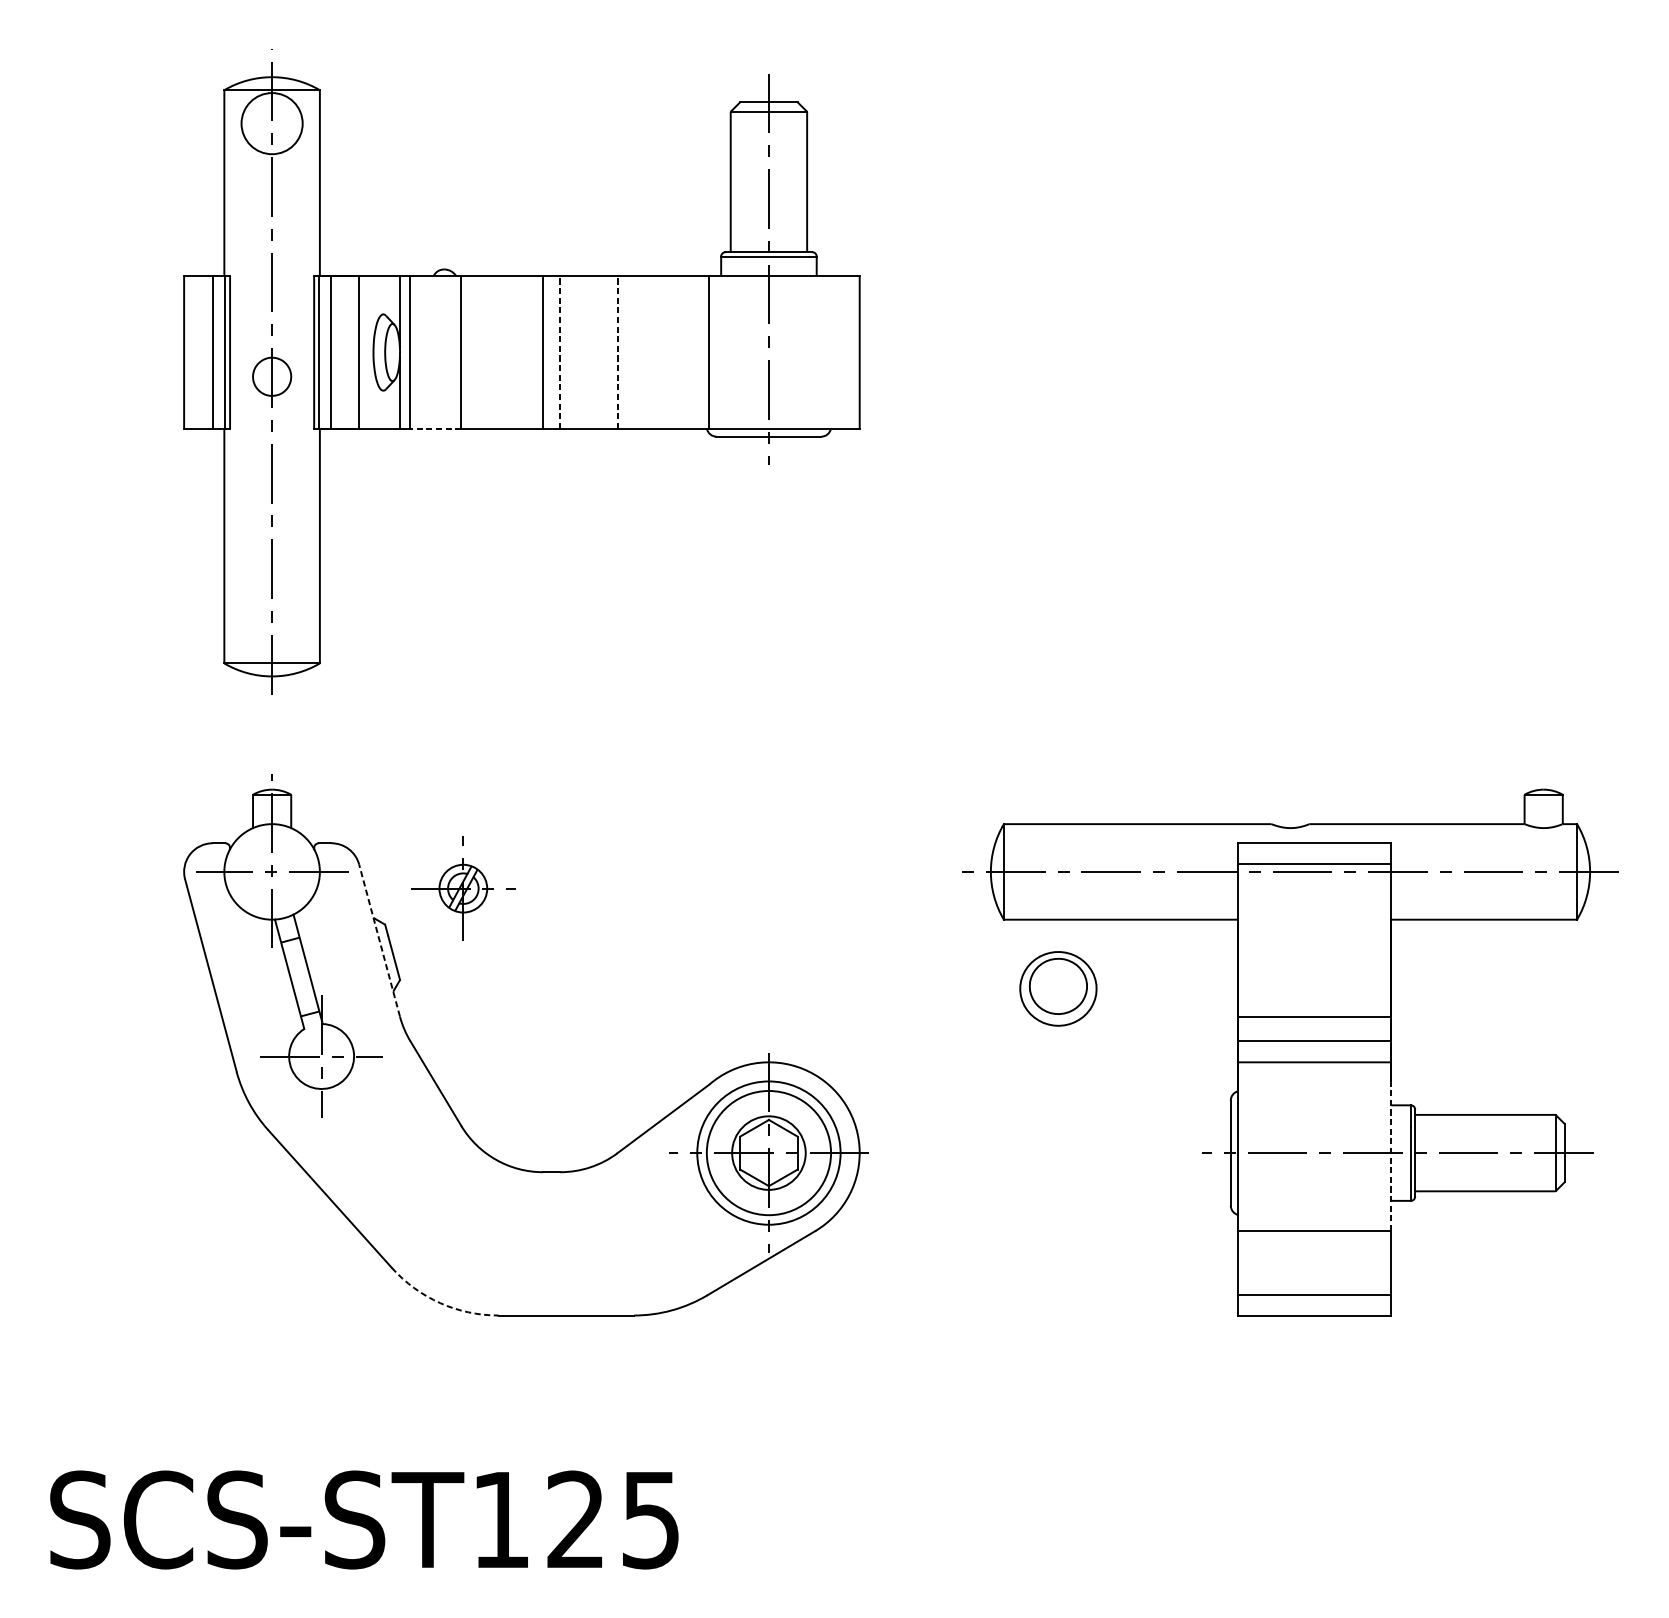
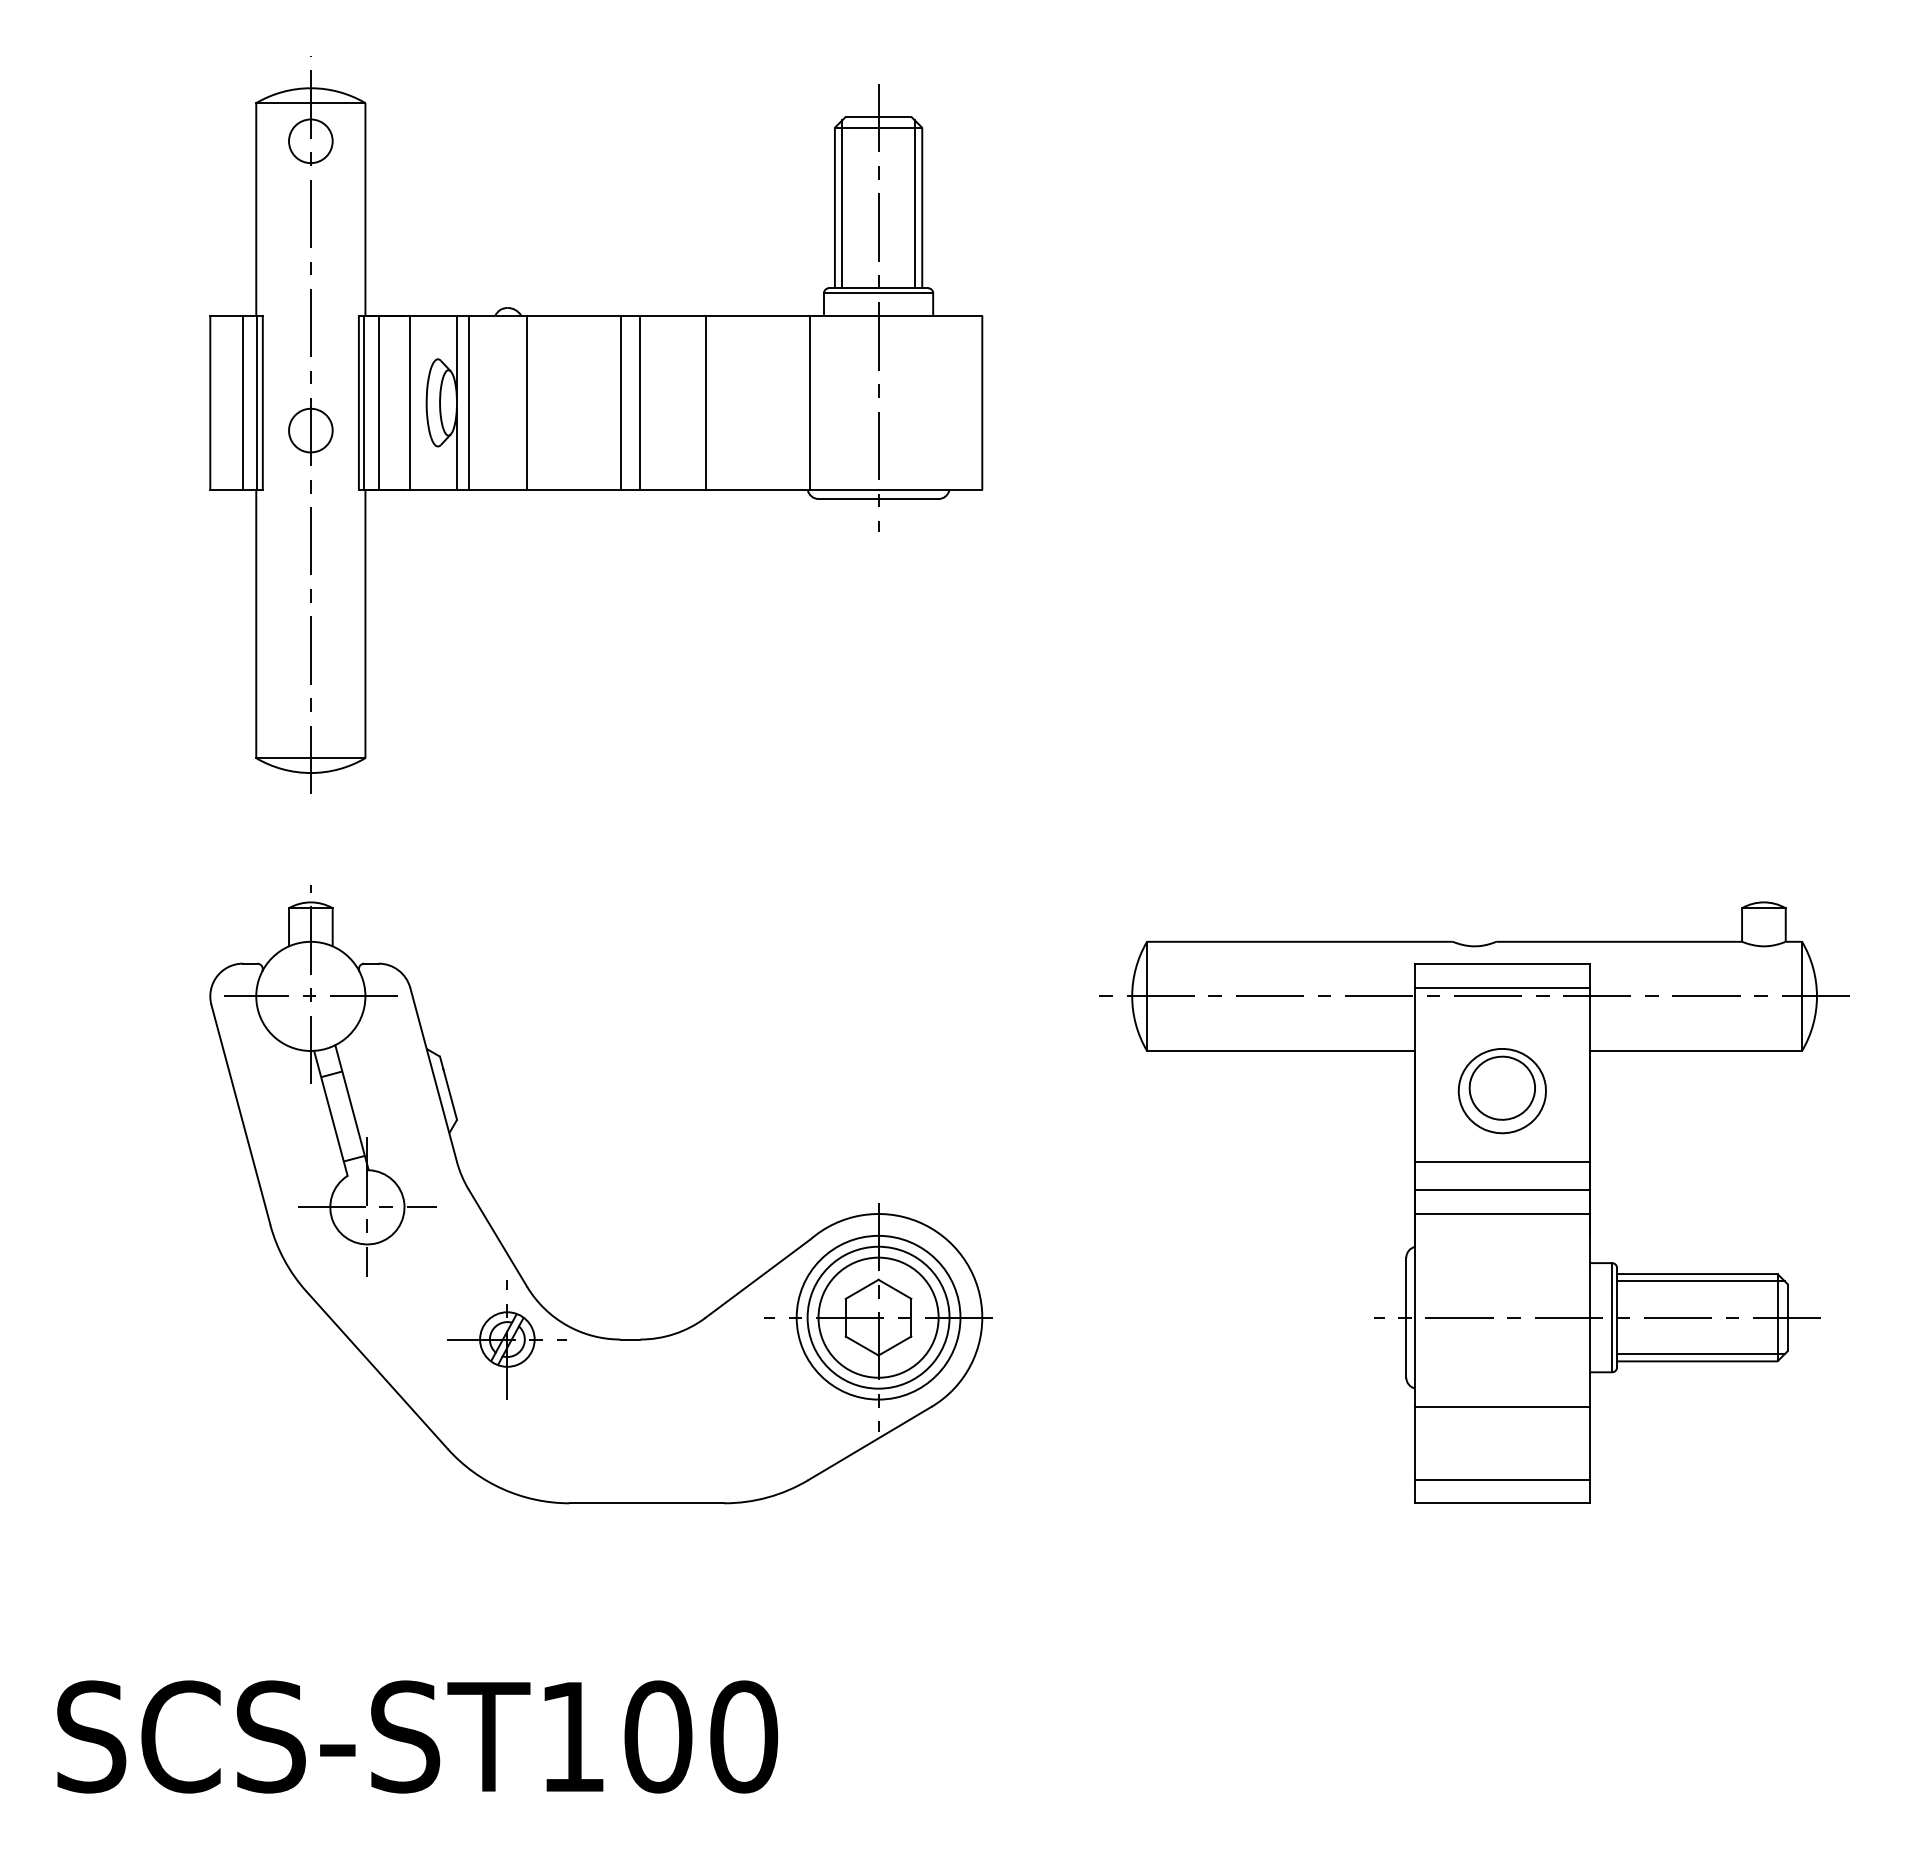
circle: (271, 123) -> (310, 141), size x0.62
line: (737, 178) -> (842, 204), added
line: (800, 178) -> (914, 204), added
line: (560, 352) -> (640, 402), dashed -> solid
line: (617, 352) -> (705, 402), dashed -> solid
line: (435, 429) -> (497, 490), dashed -> solid
part: (462, 888) -> (506, 1339), moved
line: (379, 940) -> (433, 1074), dashed -> solid
part: (1057, 989) -> (1501, 1091), moved
line: (1488, 1121) -> (1700, 1281), added
line: (1391, 1145) -> (1589, 1309), dashed -> solid
circle: (768, 1152) -> (878, 1317), size x1.43
line: (1488, 1184) -> (1700, 1353), added
arc: (439, 1303) -> (502, 1489), dashed -> solid
text: (613, 1519) -> (701, 1736), SCS-ST125 -> SCS-ST100

